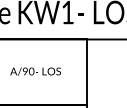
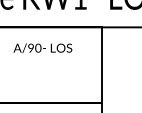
text: (35, 71) -> (42, 48), moved

